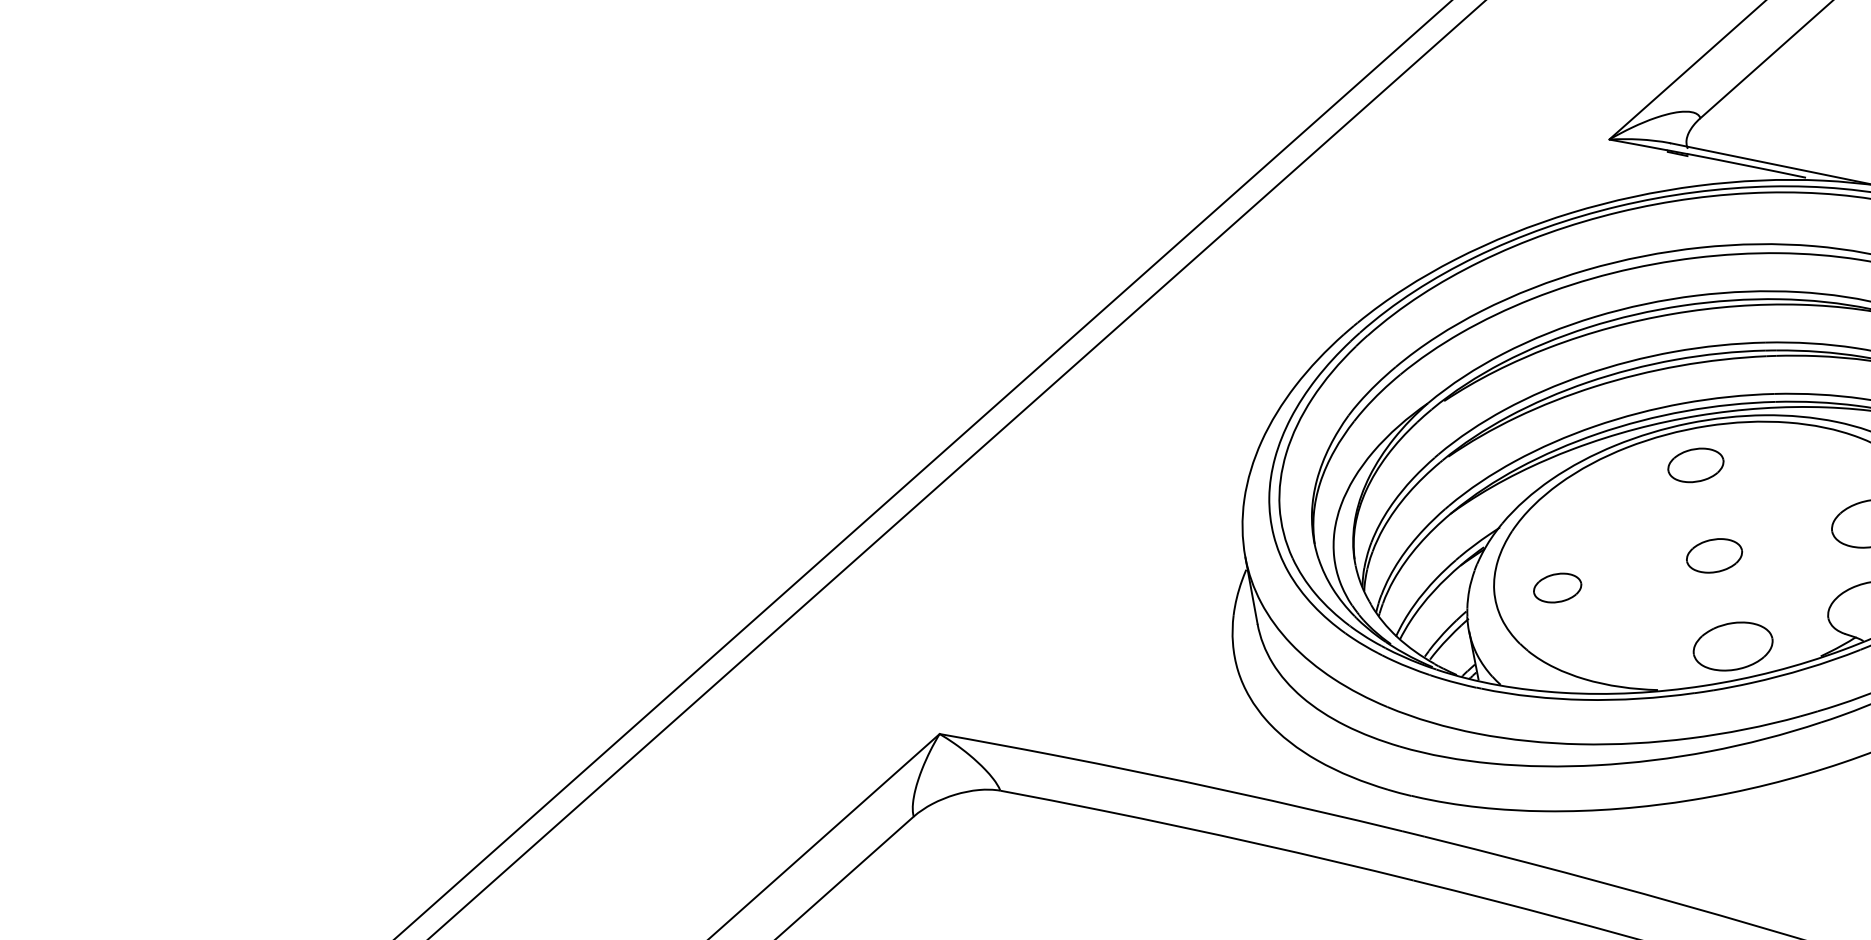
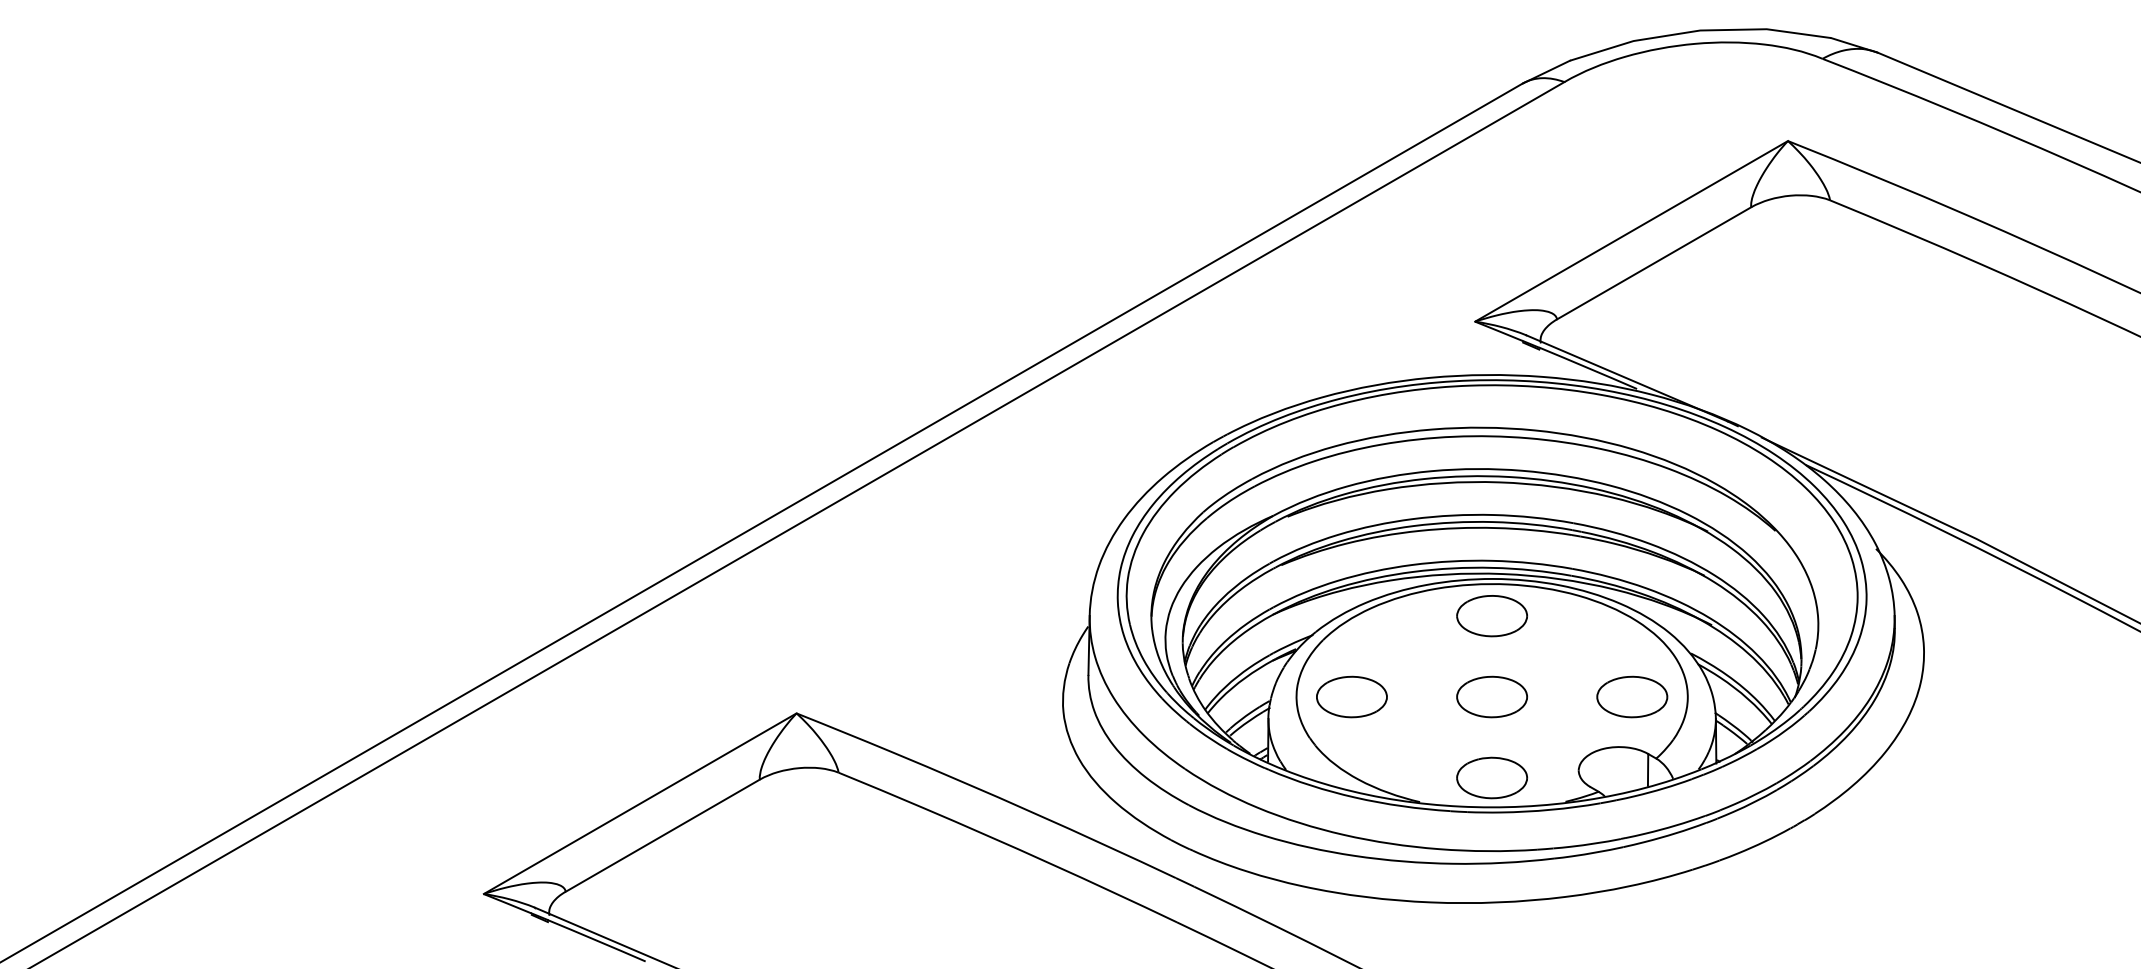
part: (1695, 465) -> (1491, 616), size x1.43
part: (1713, 555) -> (1491, 696), size x1.43
part: (1557, 587) -> (1351, 696), size x1.67

